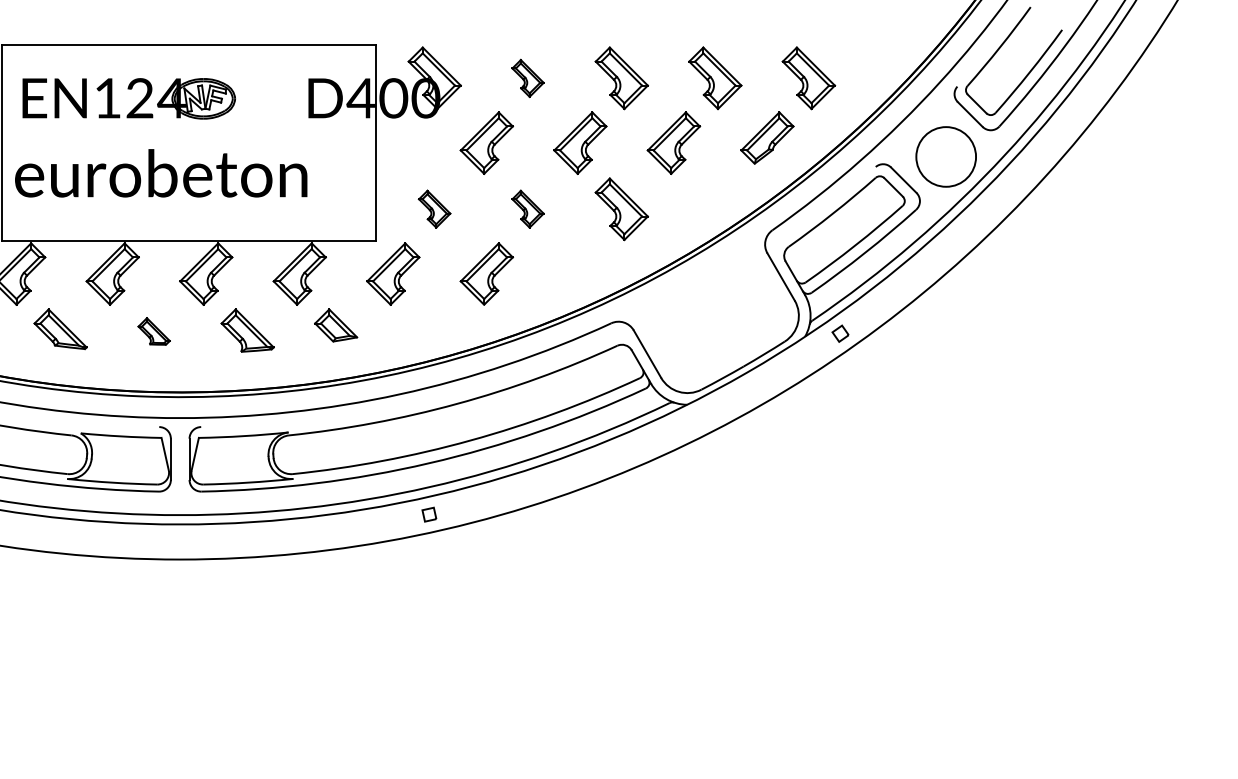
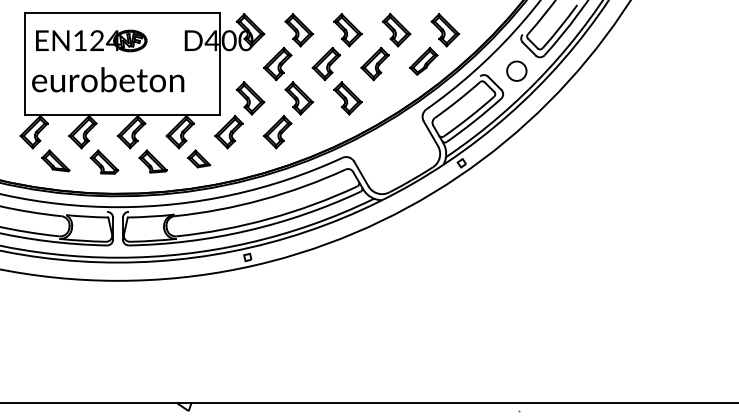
part: (526, 78) -> (298, 30), size x1.67
circle: (945, 155) -> (516, 70), size x0.62
part: (434, 209) -> (250, 98), size x1.67
part: (526, 209) -> (298, 98), size x1.67
part: (154, 330) -> (104, 161), size x1.67

